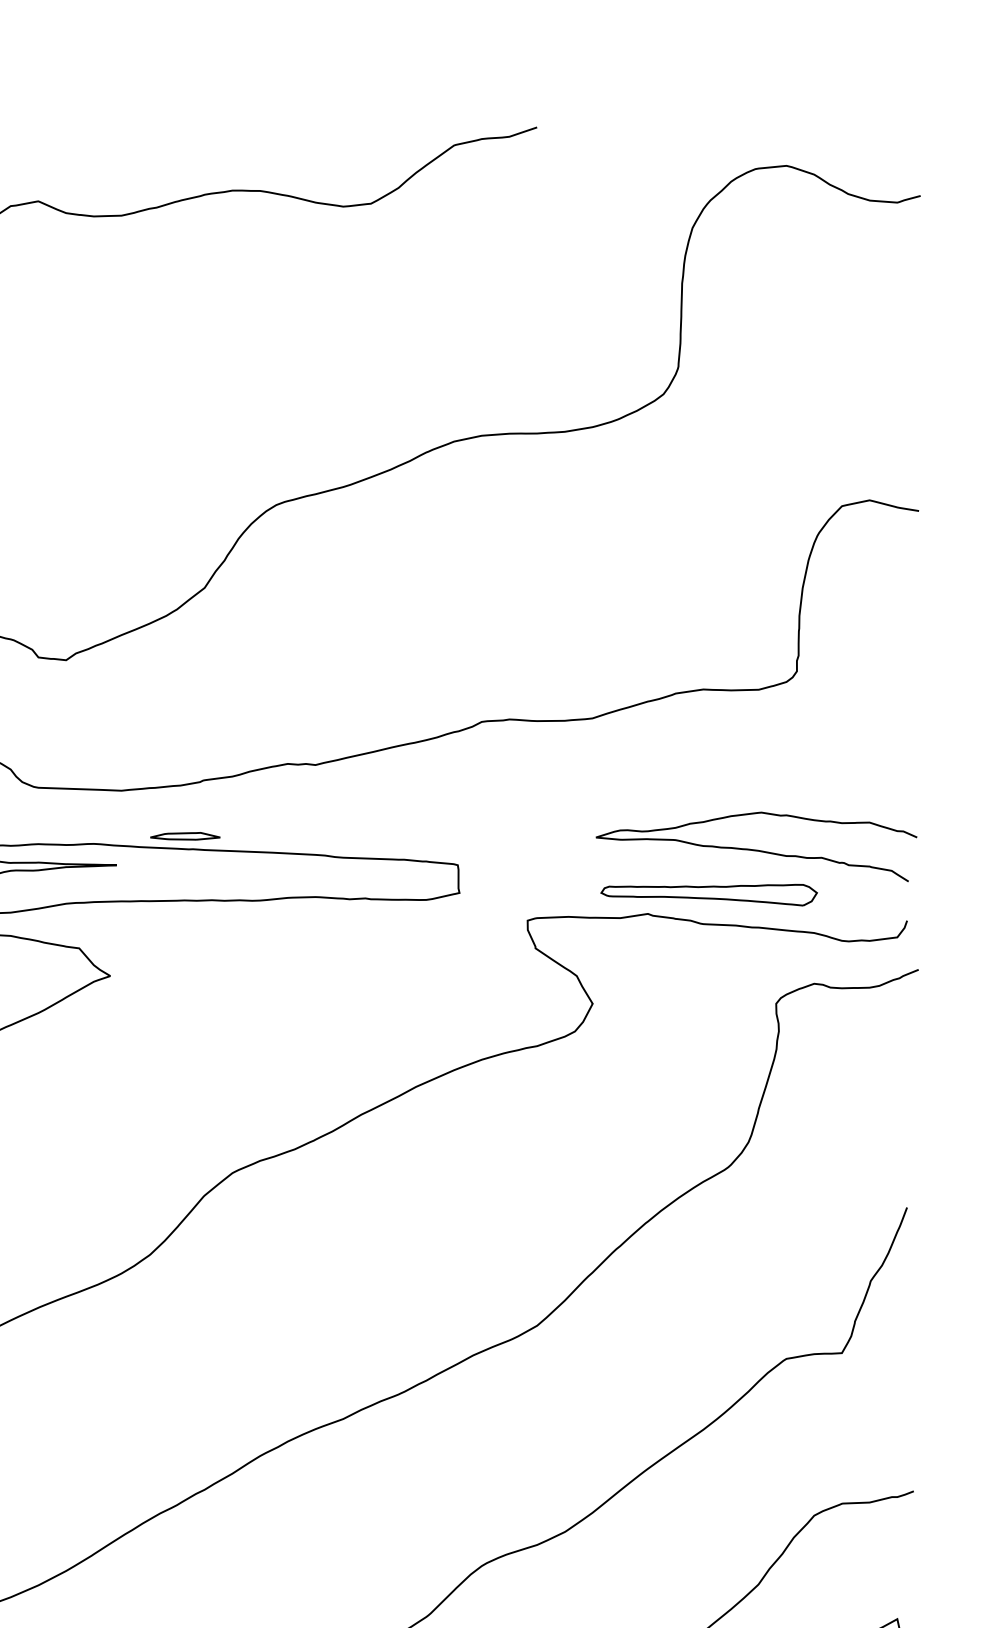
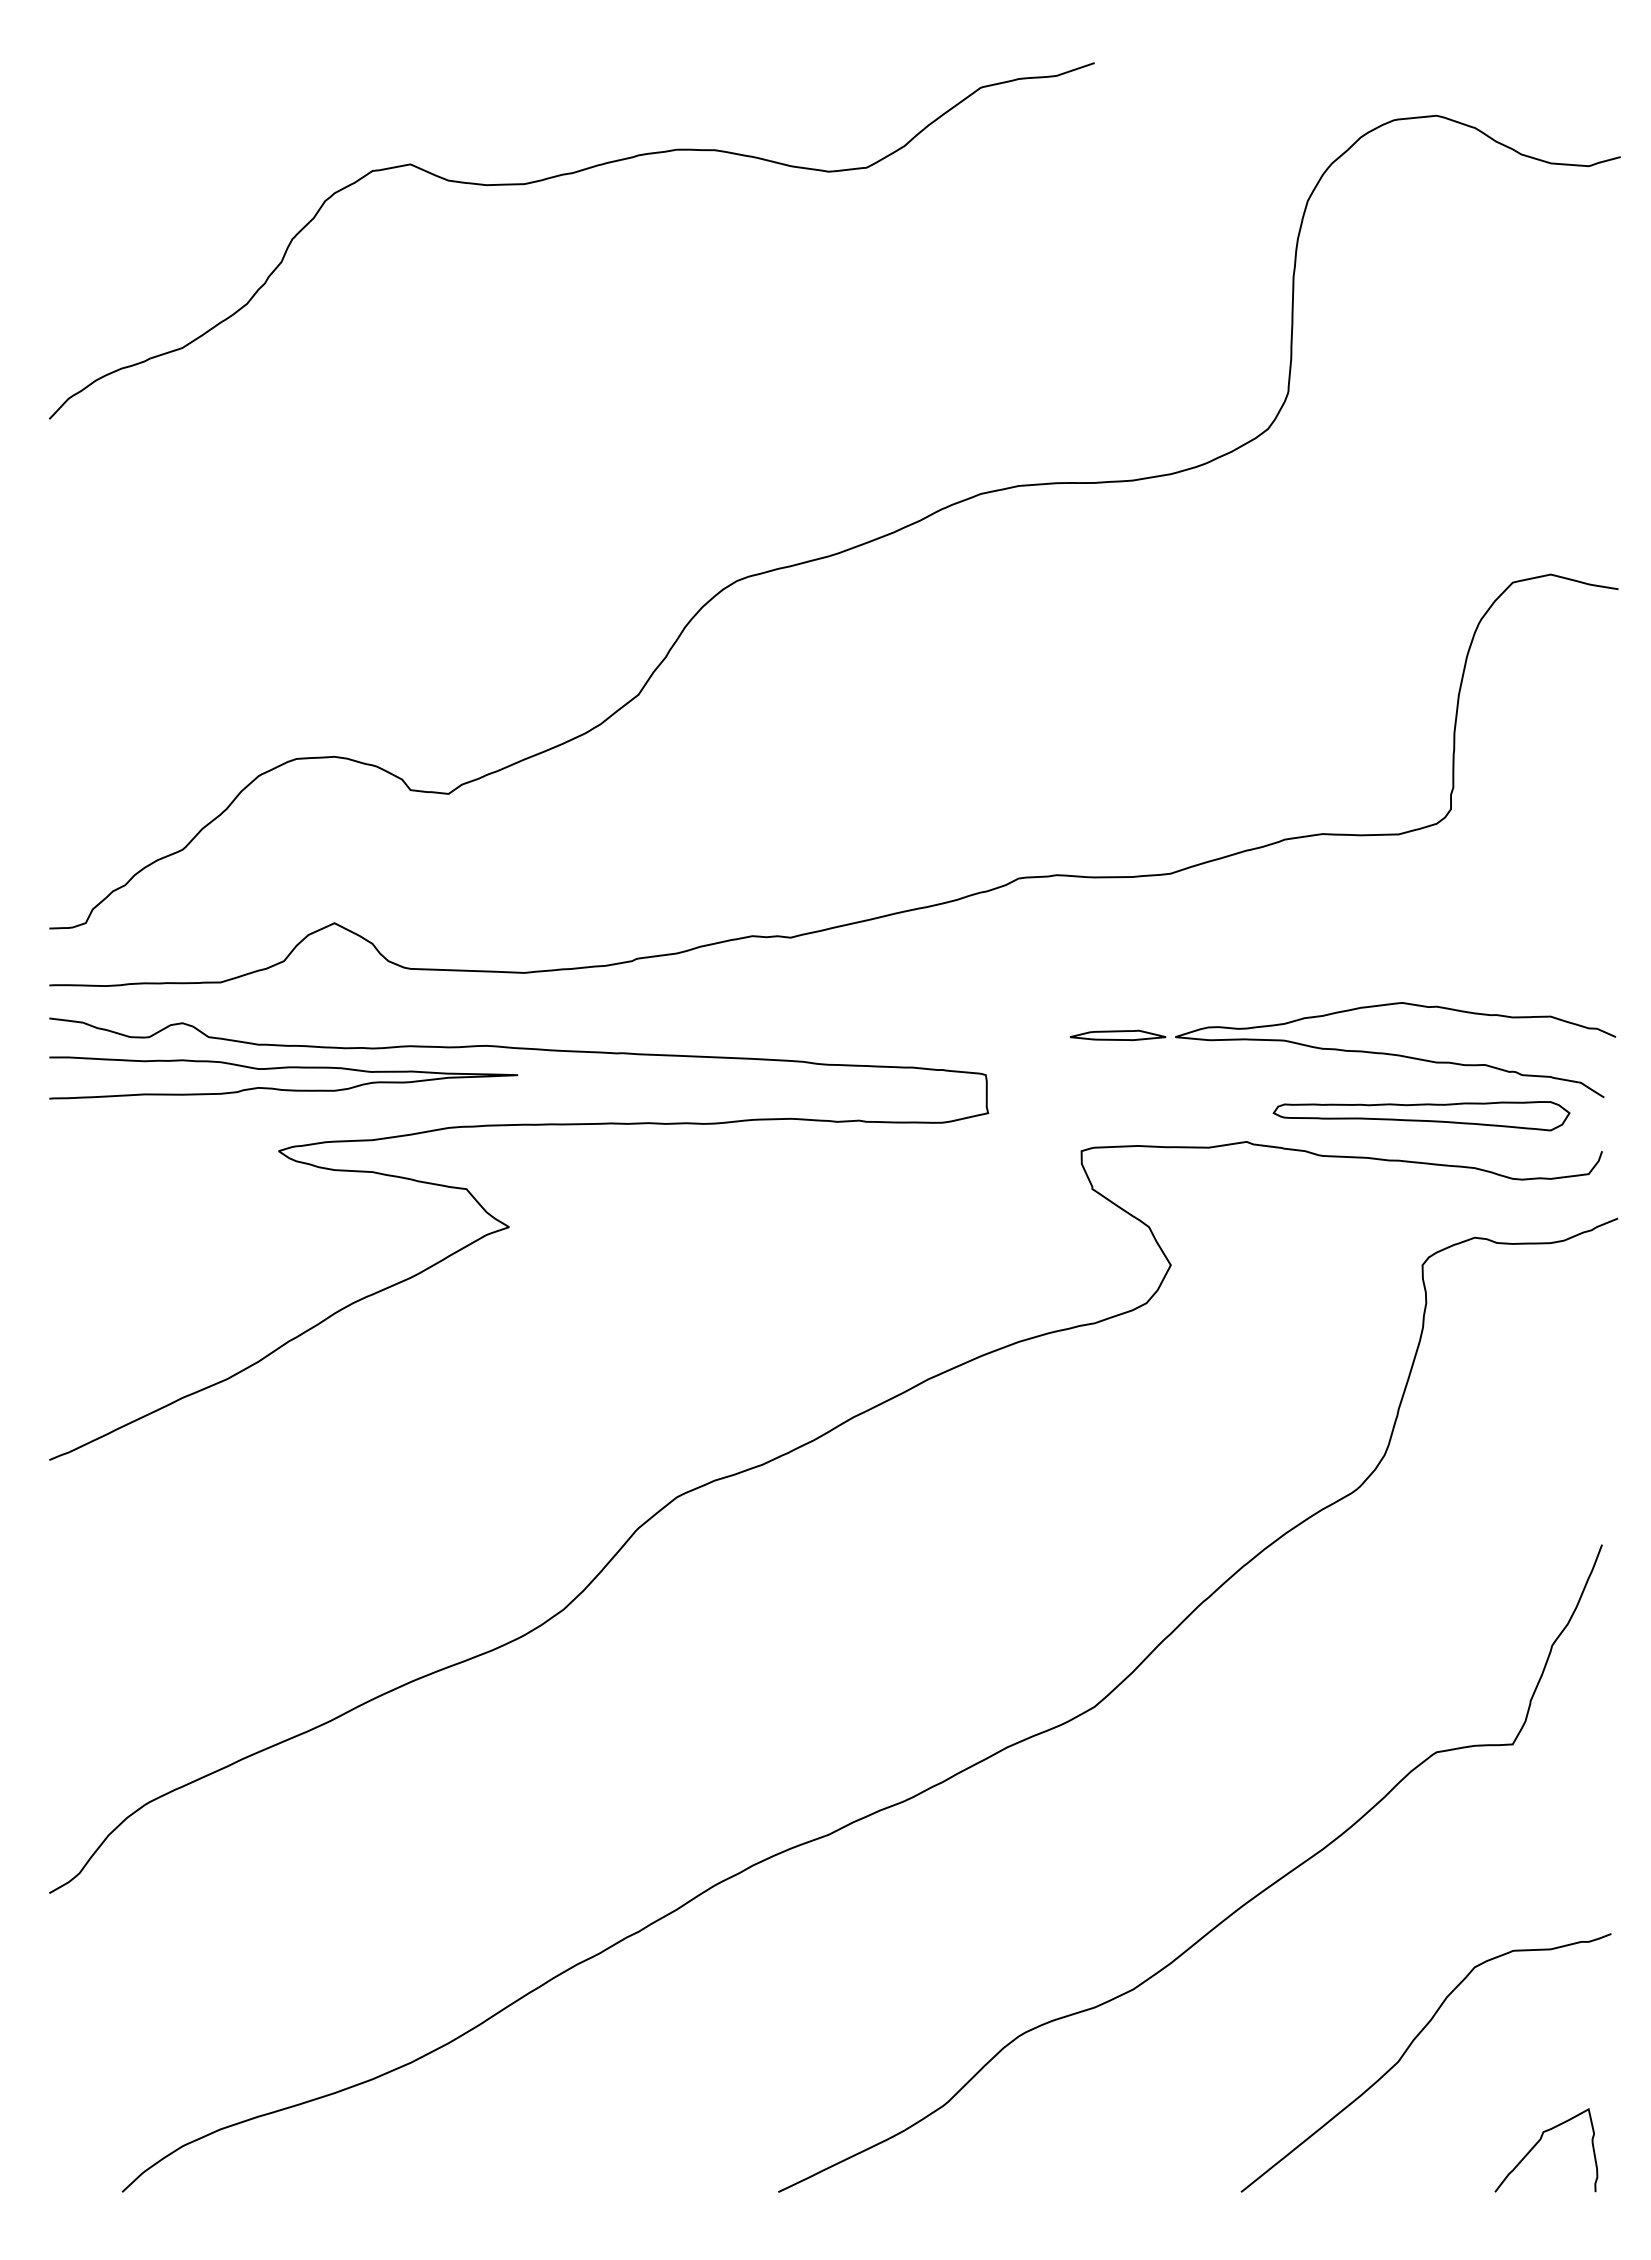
part: (185, 836) -> (1118, 1035), moved
part: (709, 895) -> (1421, 1116), moved

